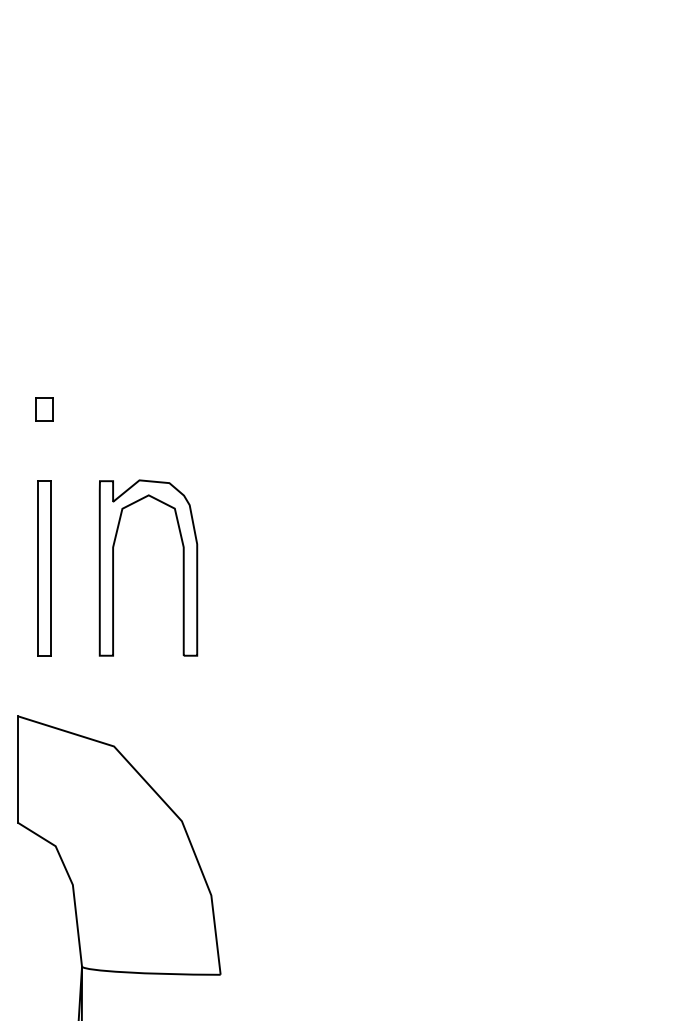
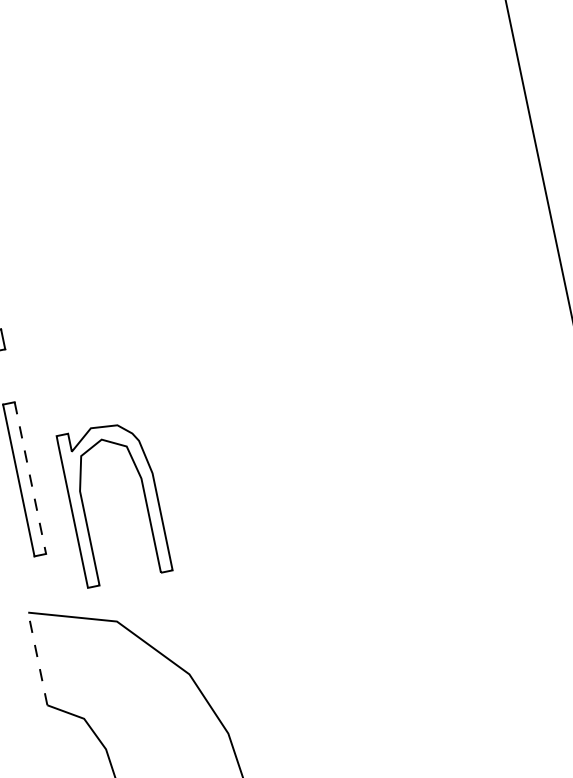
part: (182, 567) -> (143, 496), moved
line: (51, 568) -> (30, 478), solid -> dashed
line: (18, 769) -> (38, 658), solid -> dashed

